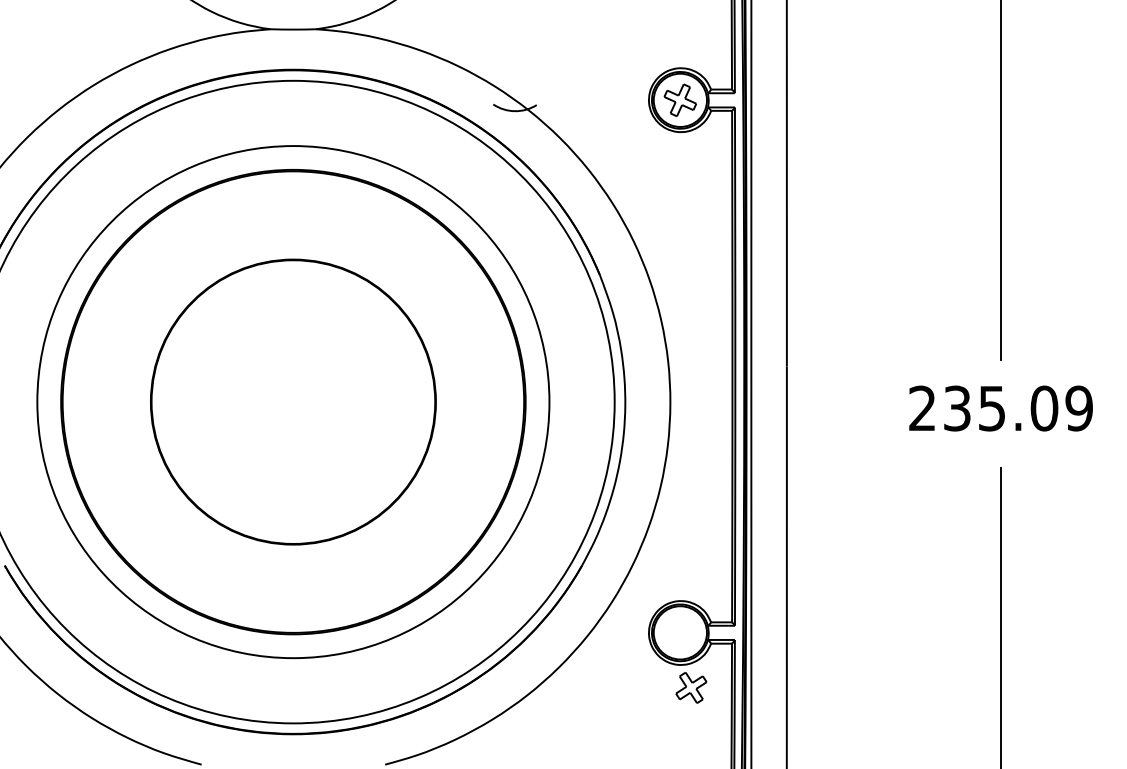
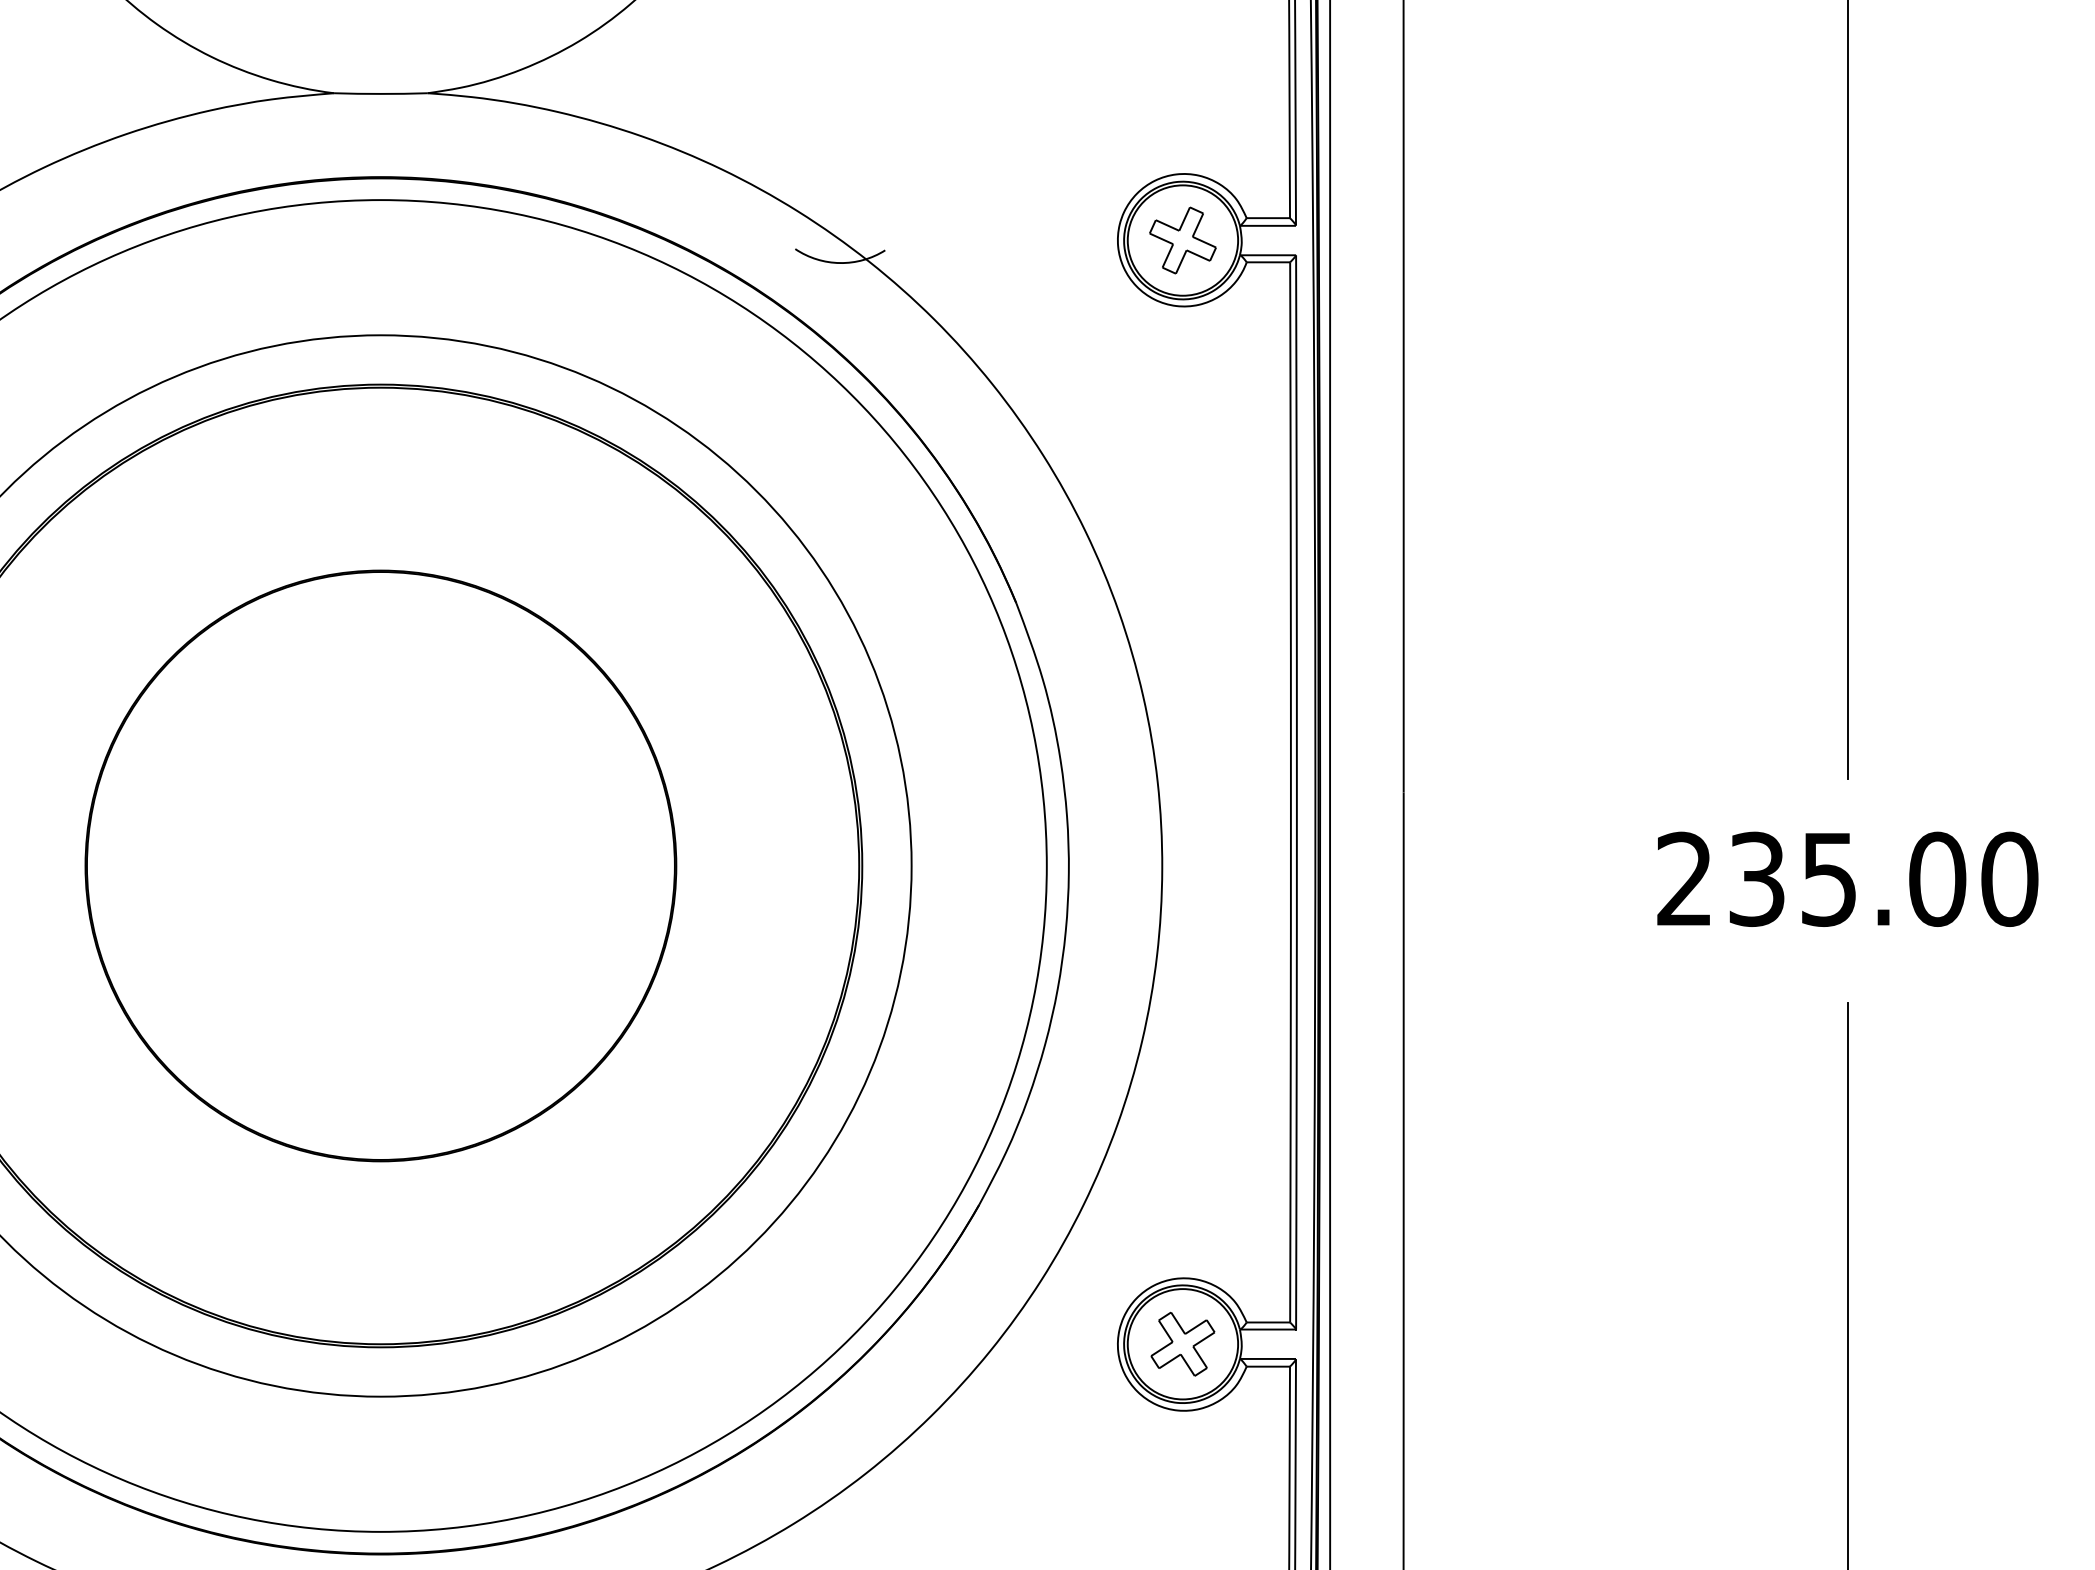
text: (1079, 408) -> (2010, 879), 235.09 -> 235.00
part: (691, 687) -> (1183, 1343), moved

